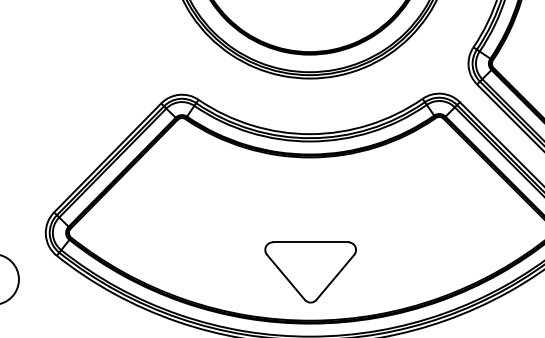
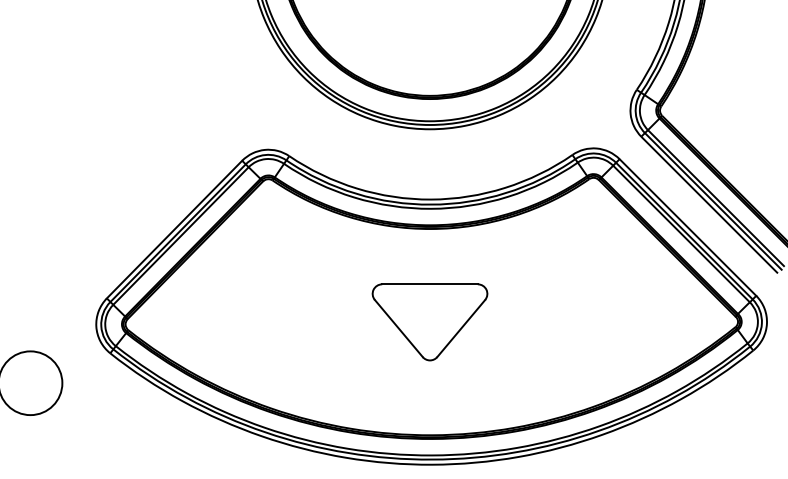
part: (310, 272) -> (429, 322), moved

